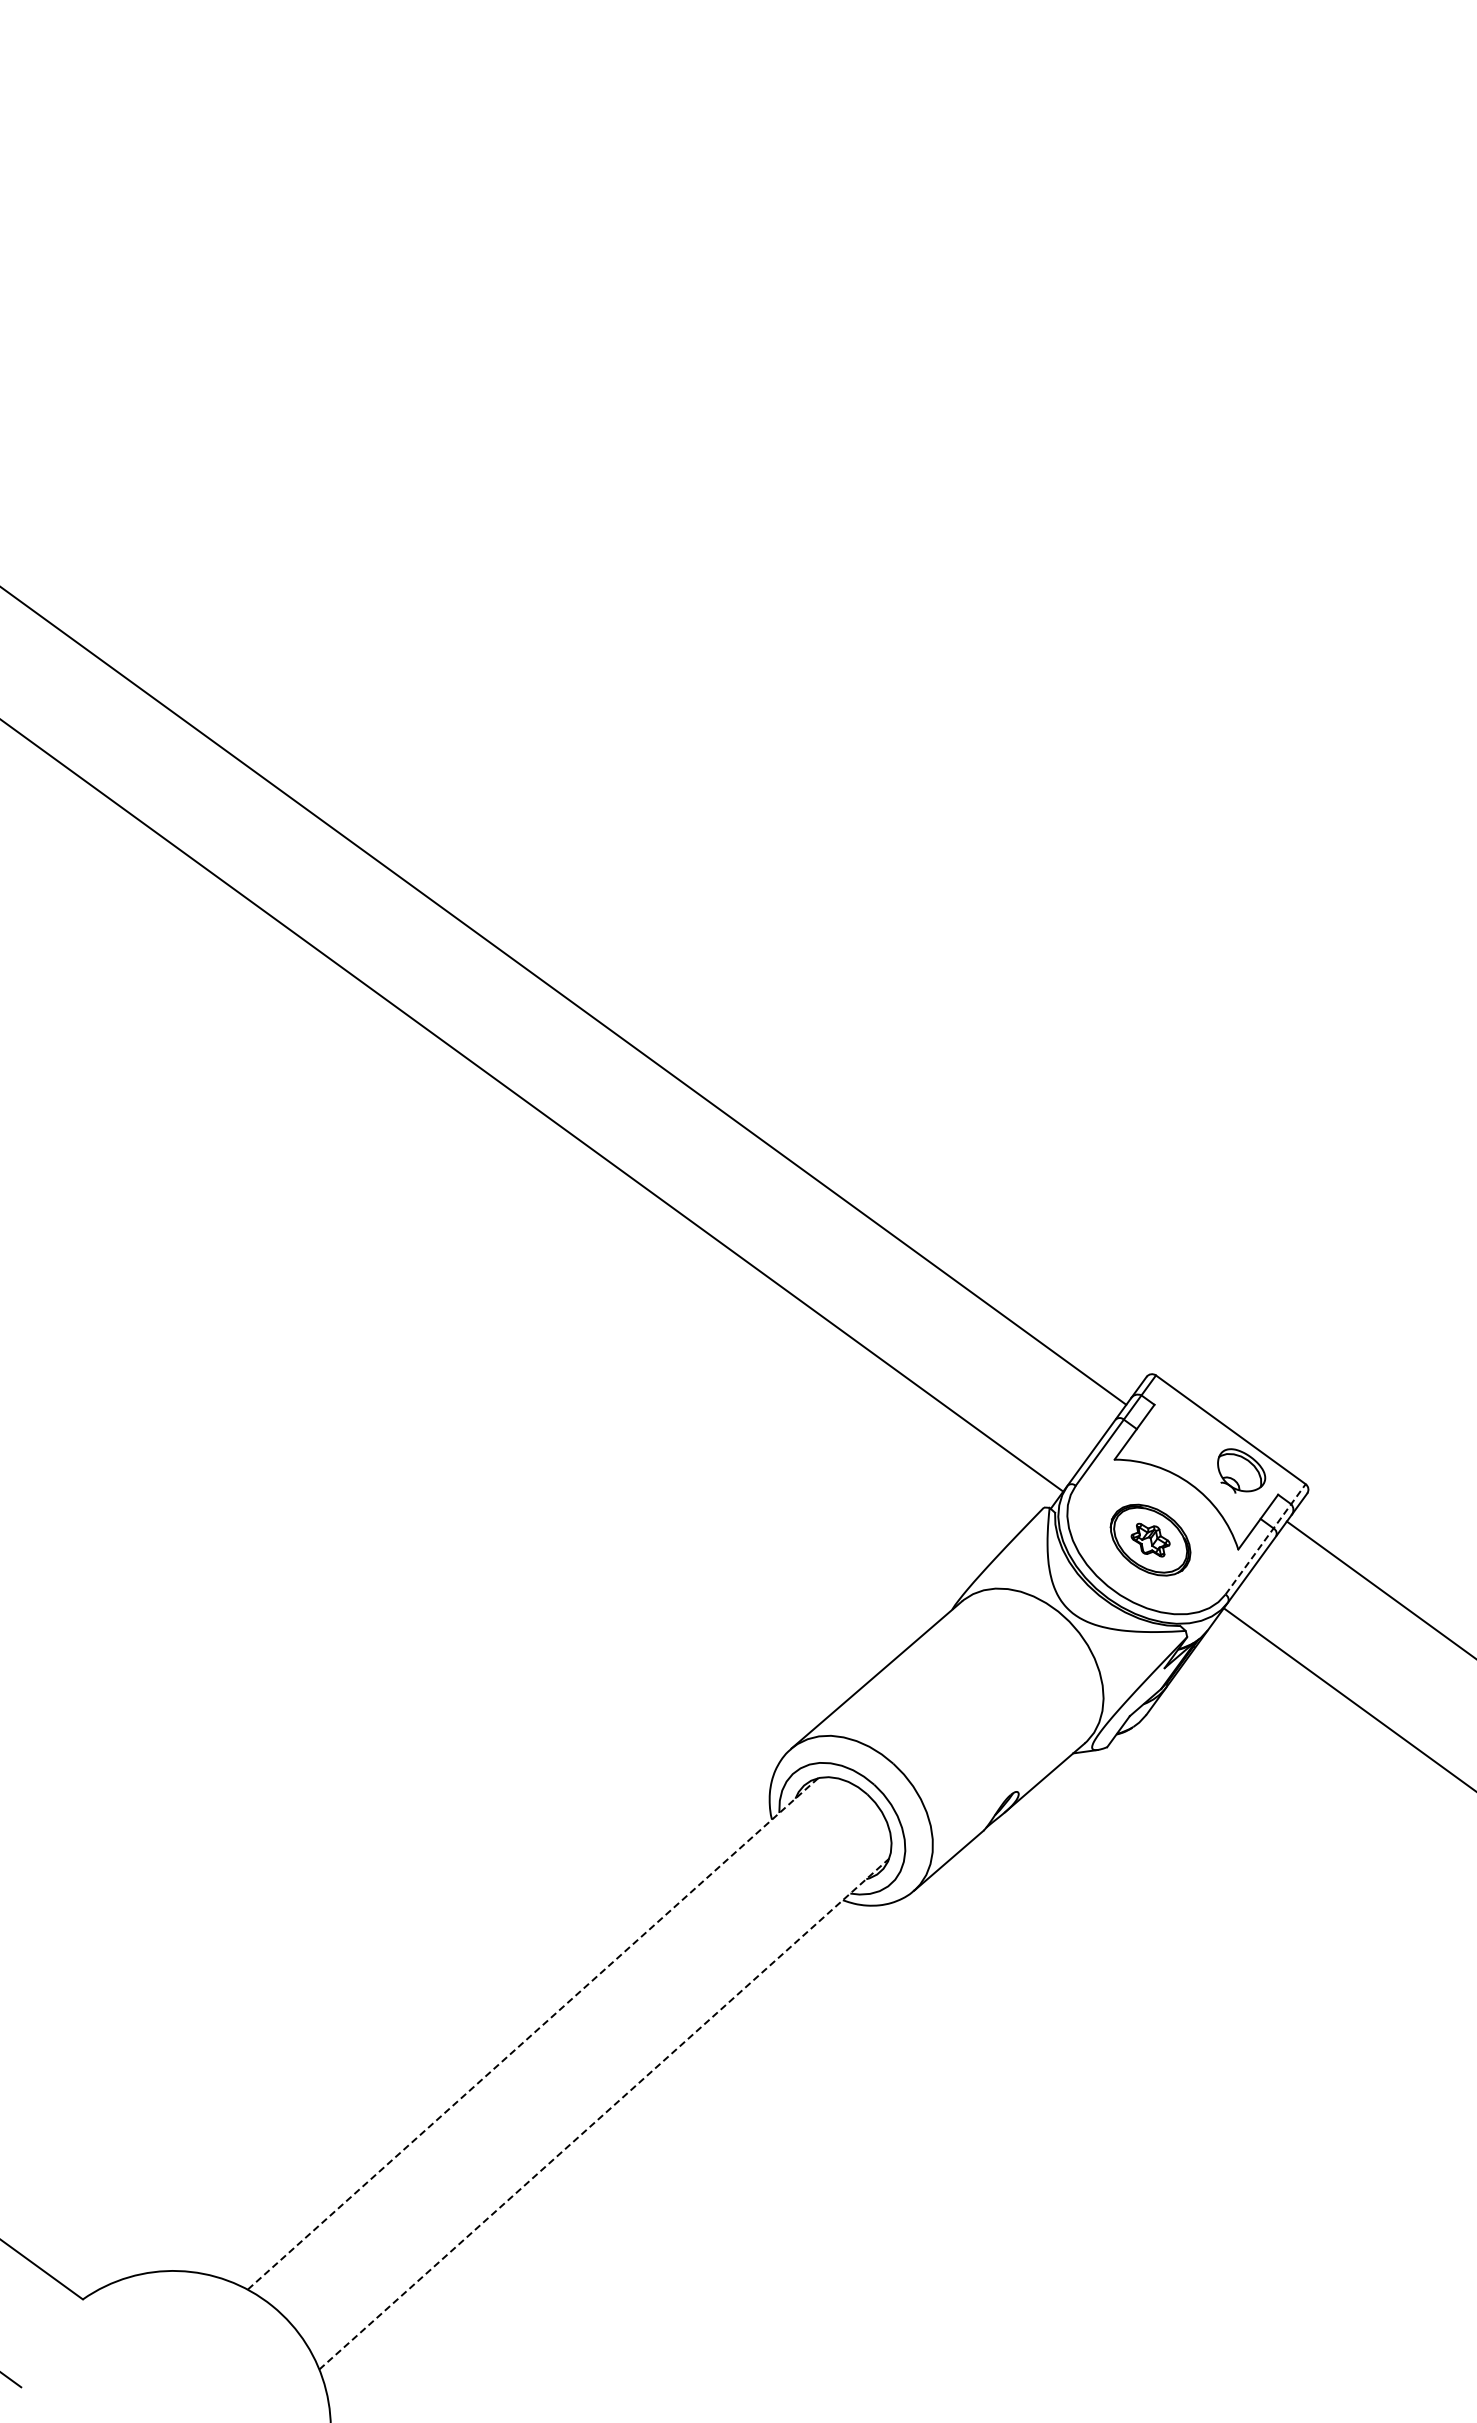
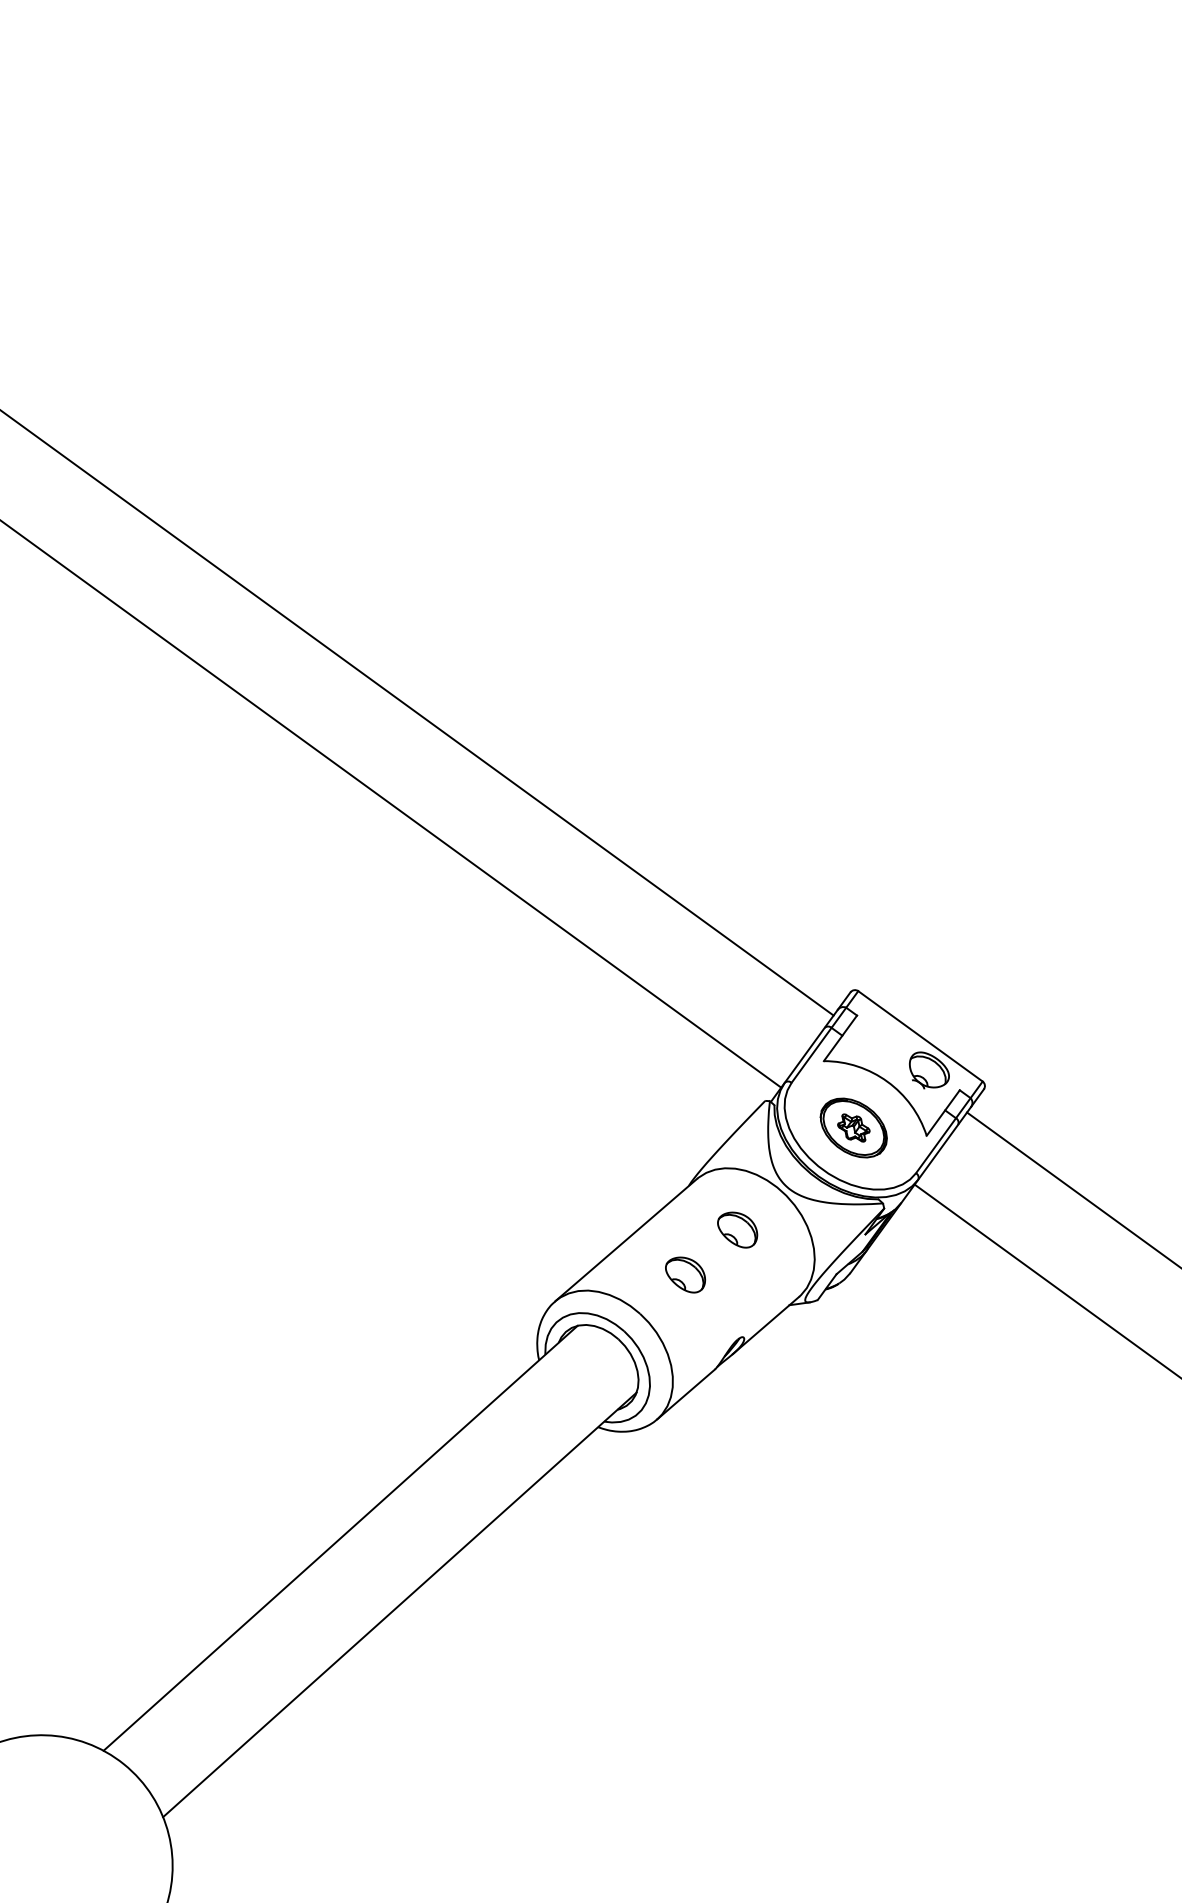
line: (1265, 1539) -> (949, 1127), dashed -> solid
part: (1010, 1663) -> (737, 1230), added
part: (947, 1717) -> (685, 1275), added
line: (532, 2034) -> (340, 1538), dashed -> solid
line: (604, 2114) -> (400, 1605), dashed -> solid

